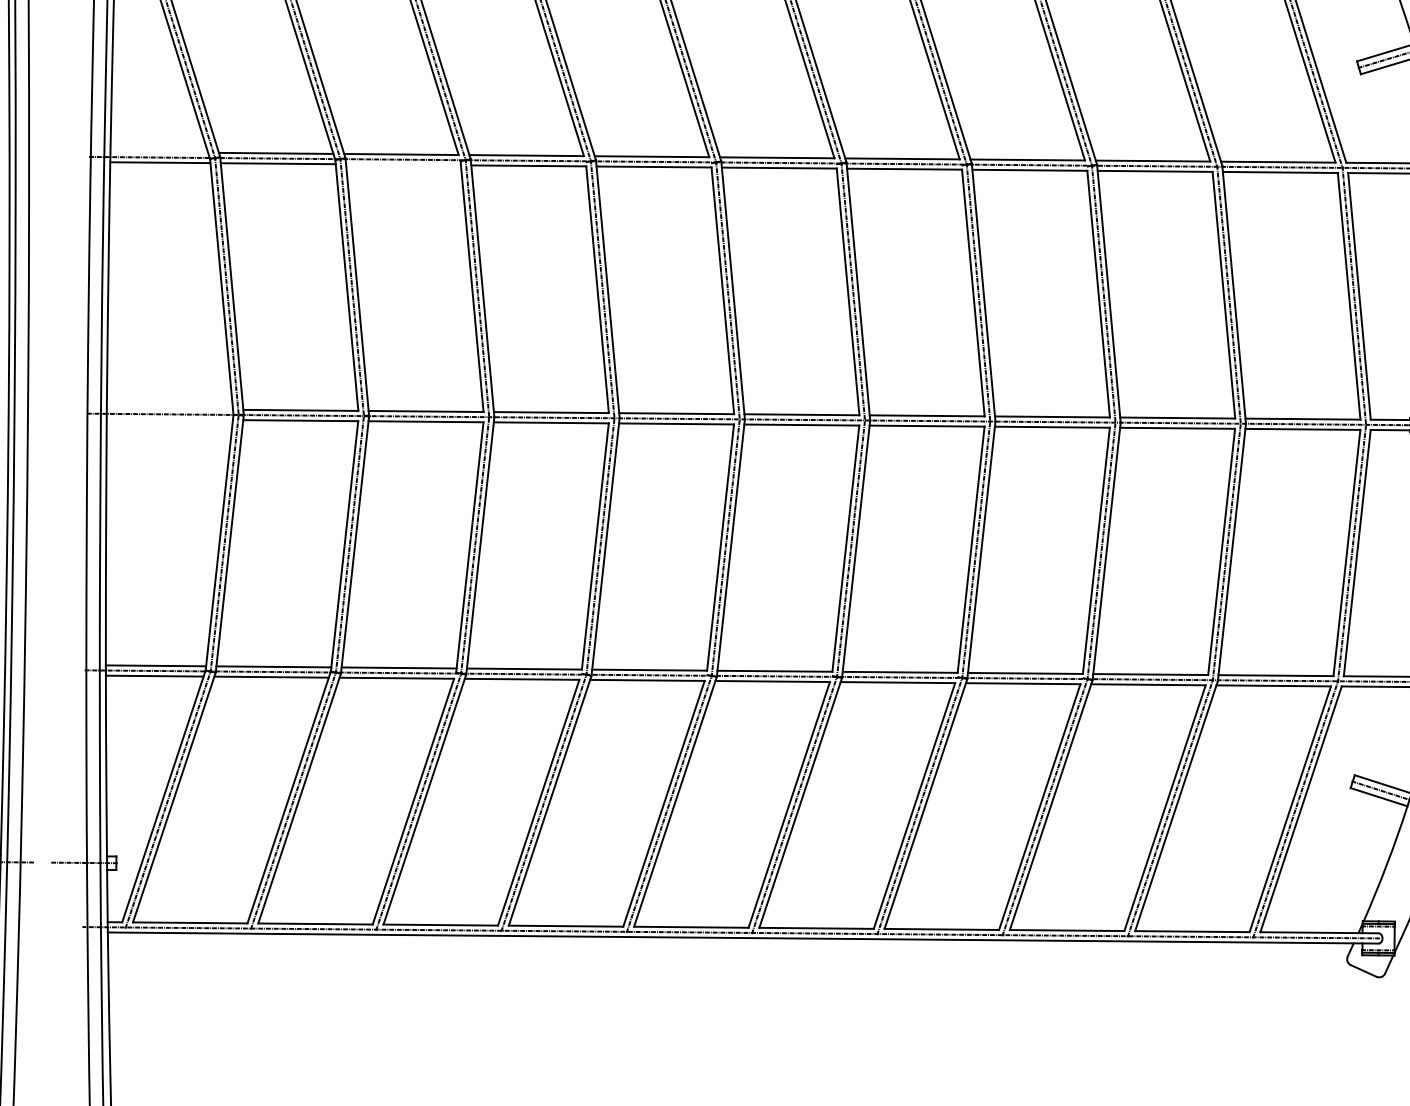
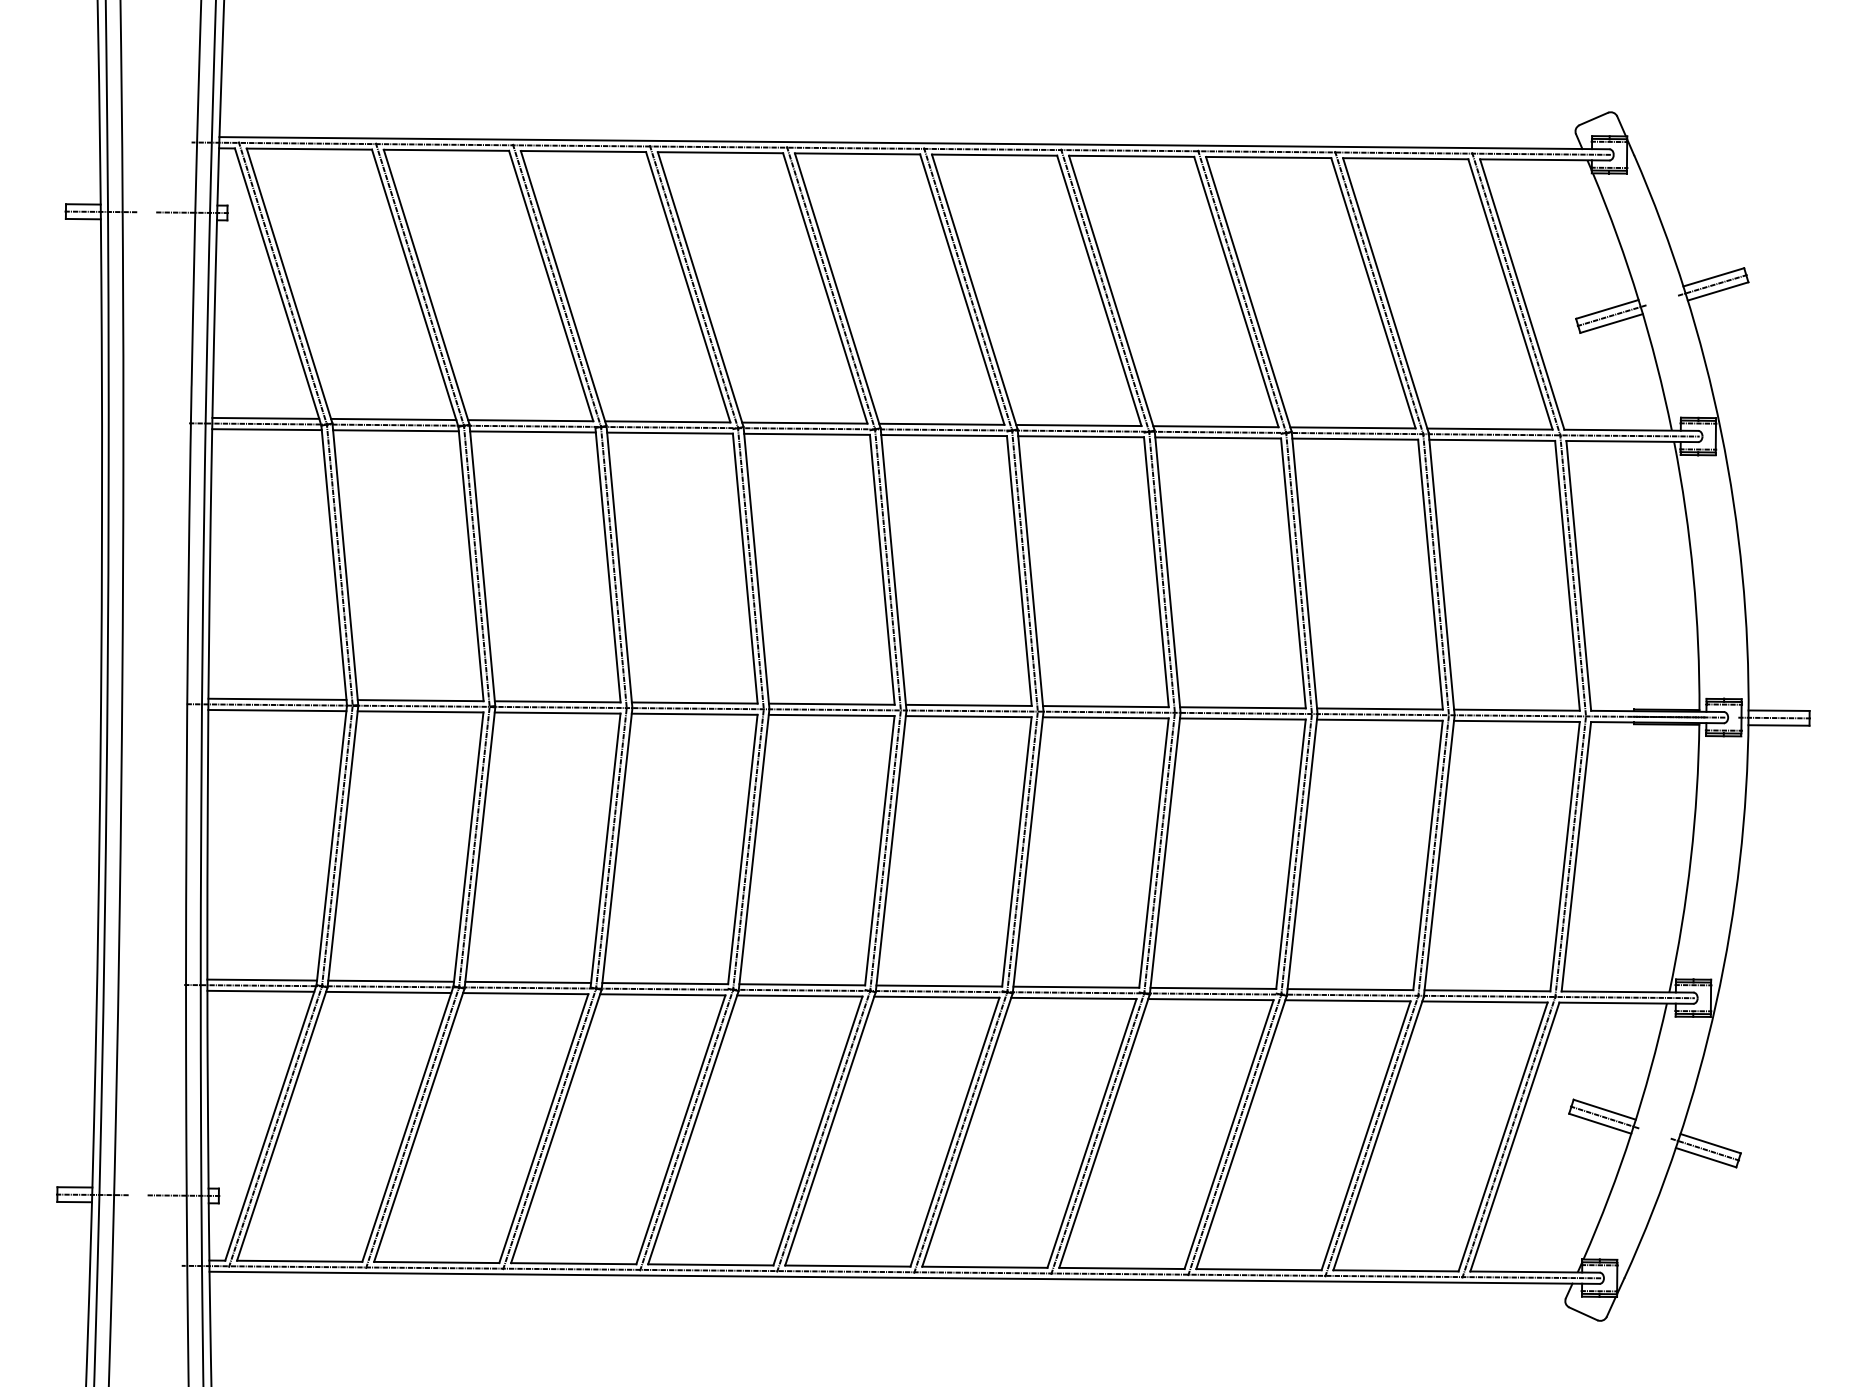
line: (158, 151) -> (265, 417), added
line: (403, 164) -> (532, 431), added
line: (169, 408) -> (277, 698), added
line: (169, 419) -> (277, 710), added

